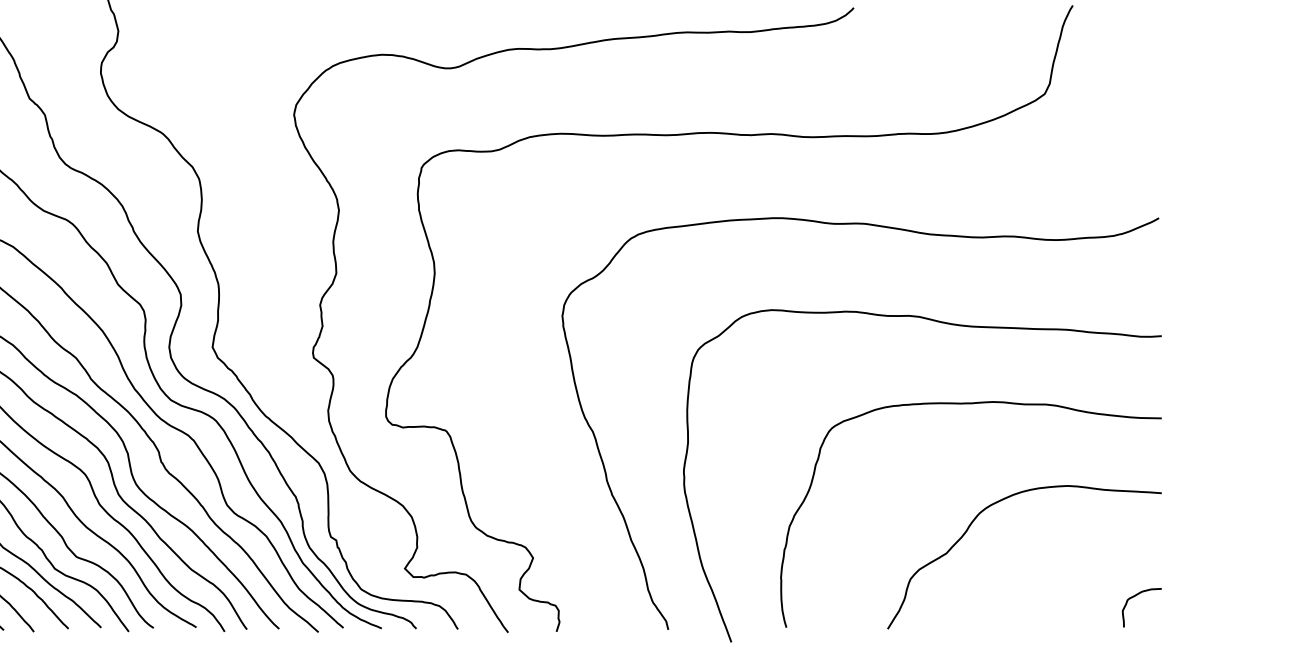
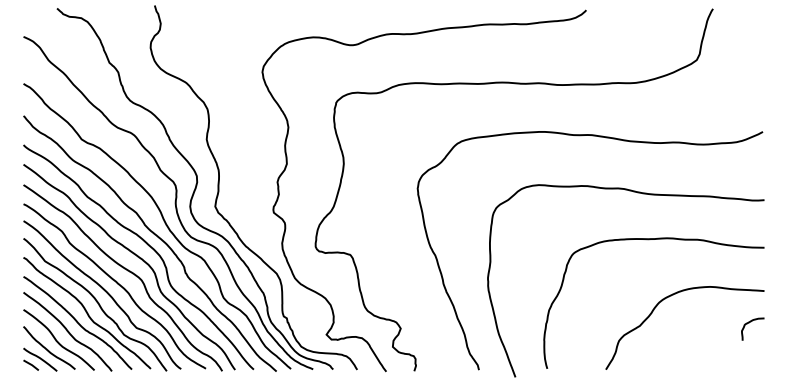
curve: (1135, 597) -> (749, 323), moved

